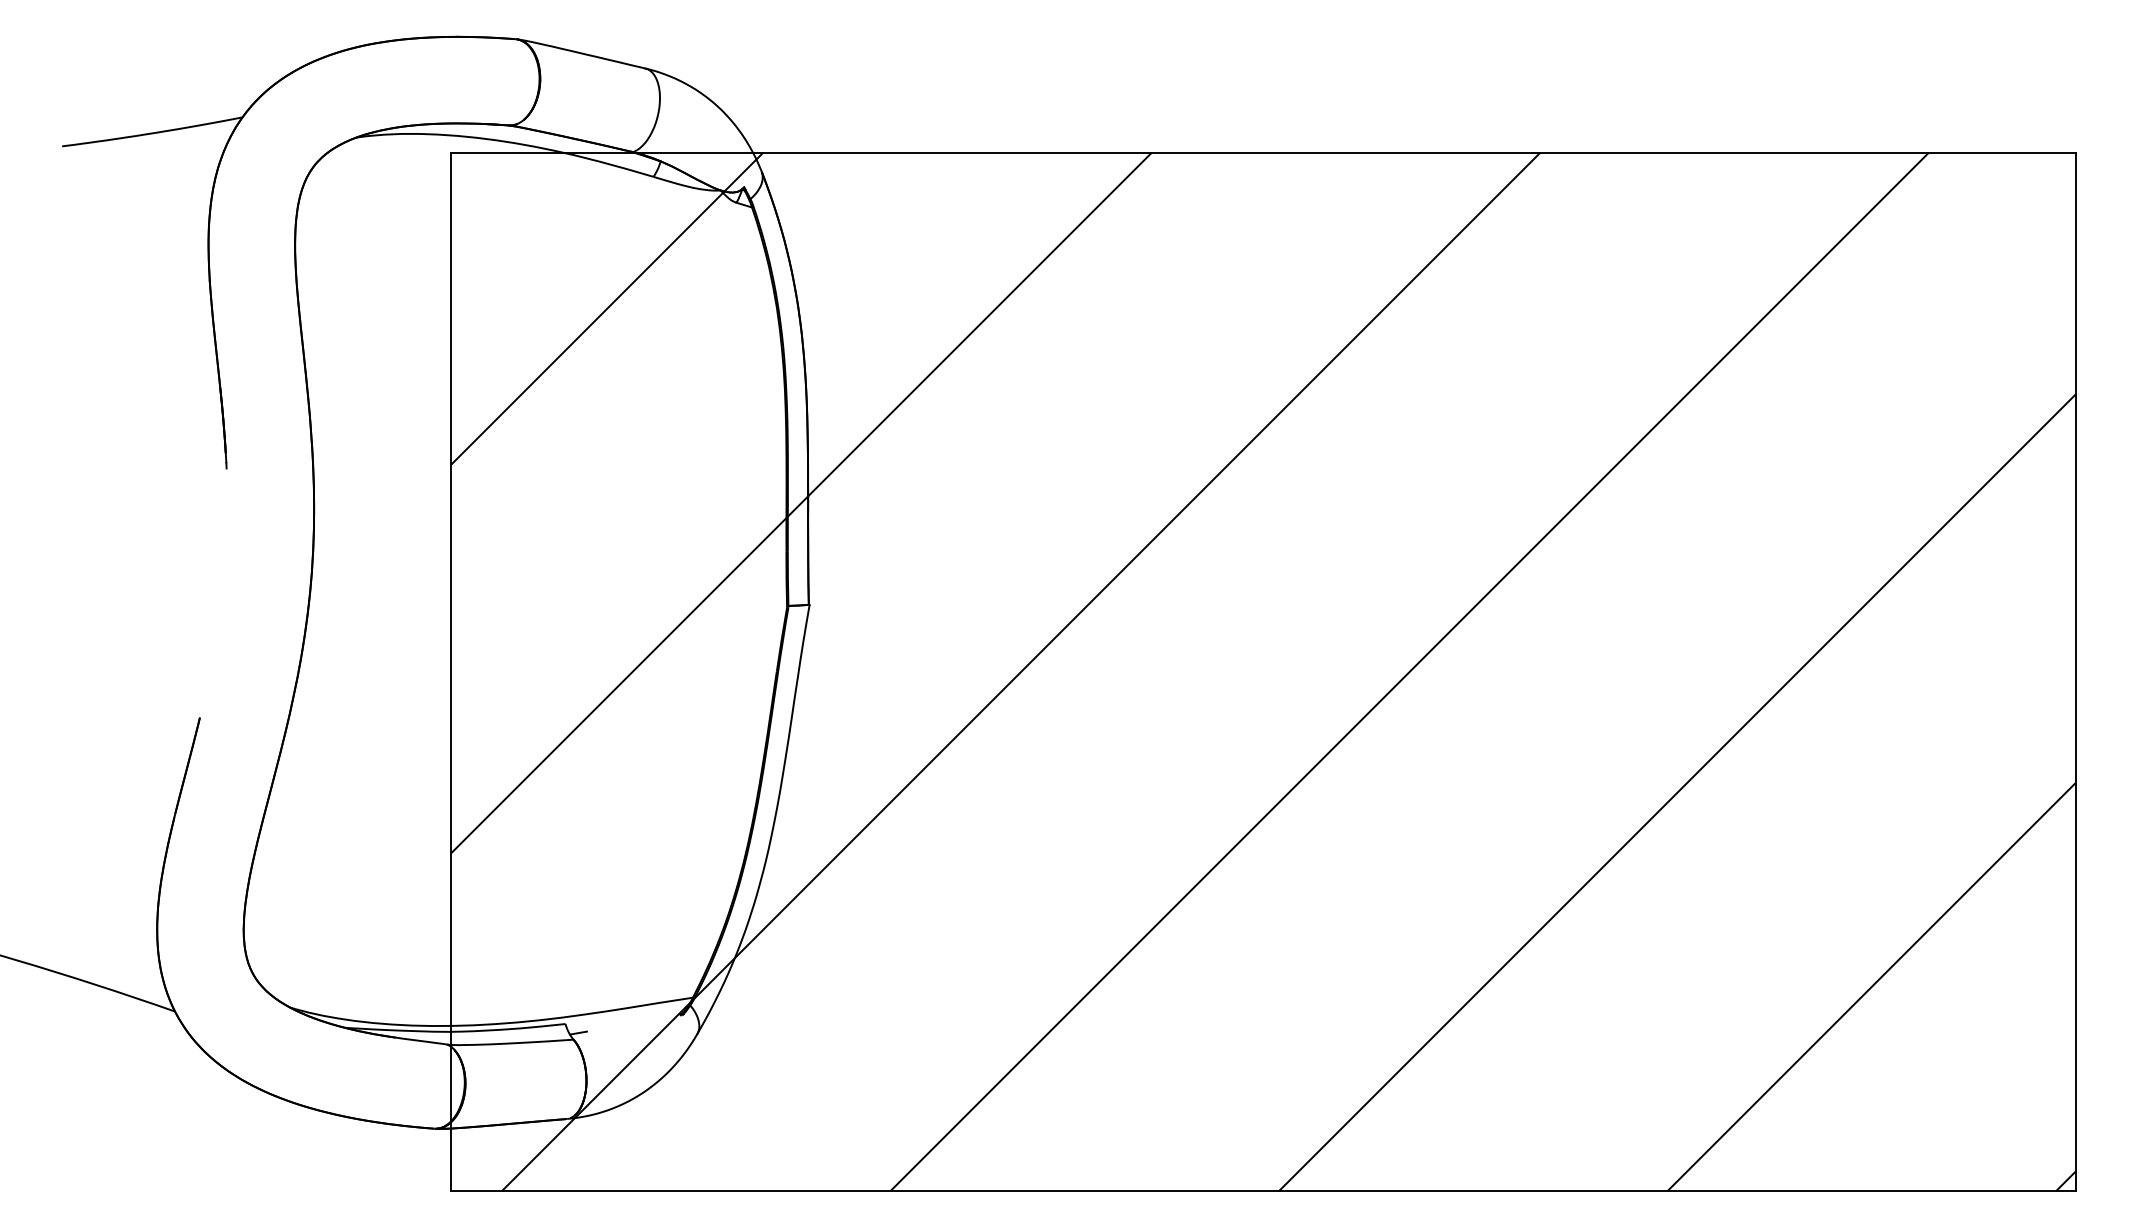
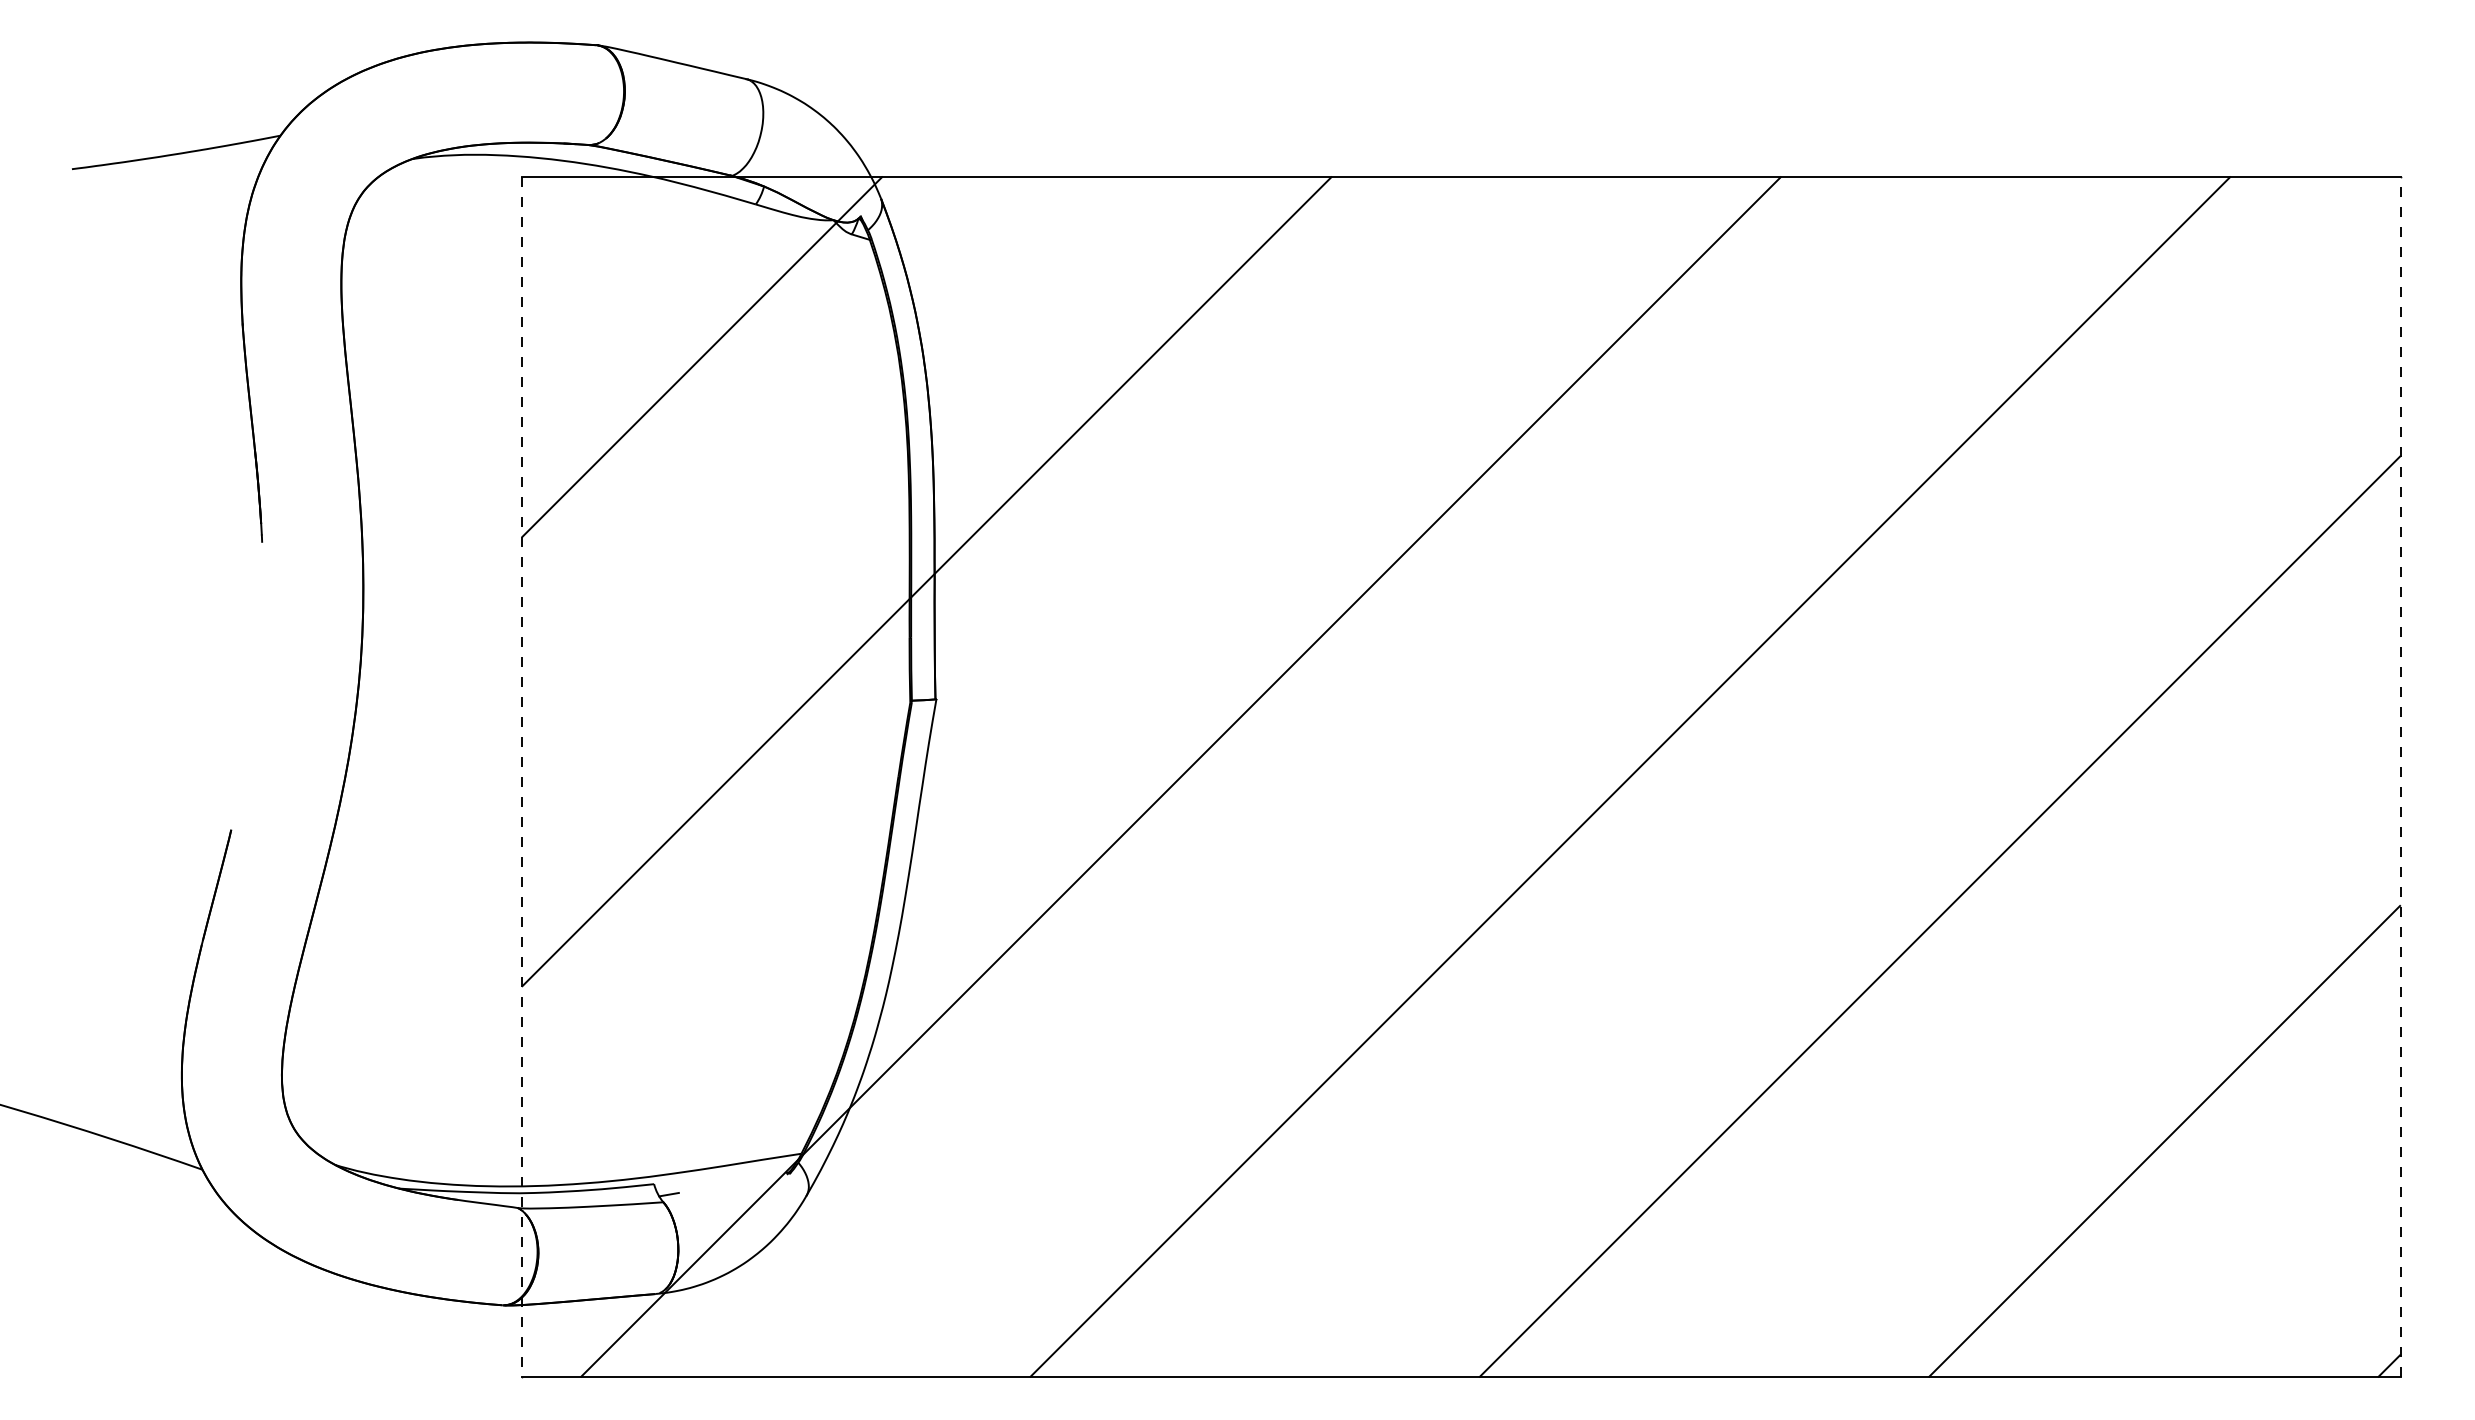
line: (2075, 671) -> (2400, 776), solid -> dashed
line: (450, 672) -> (521, 777), solid -> dashed

